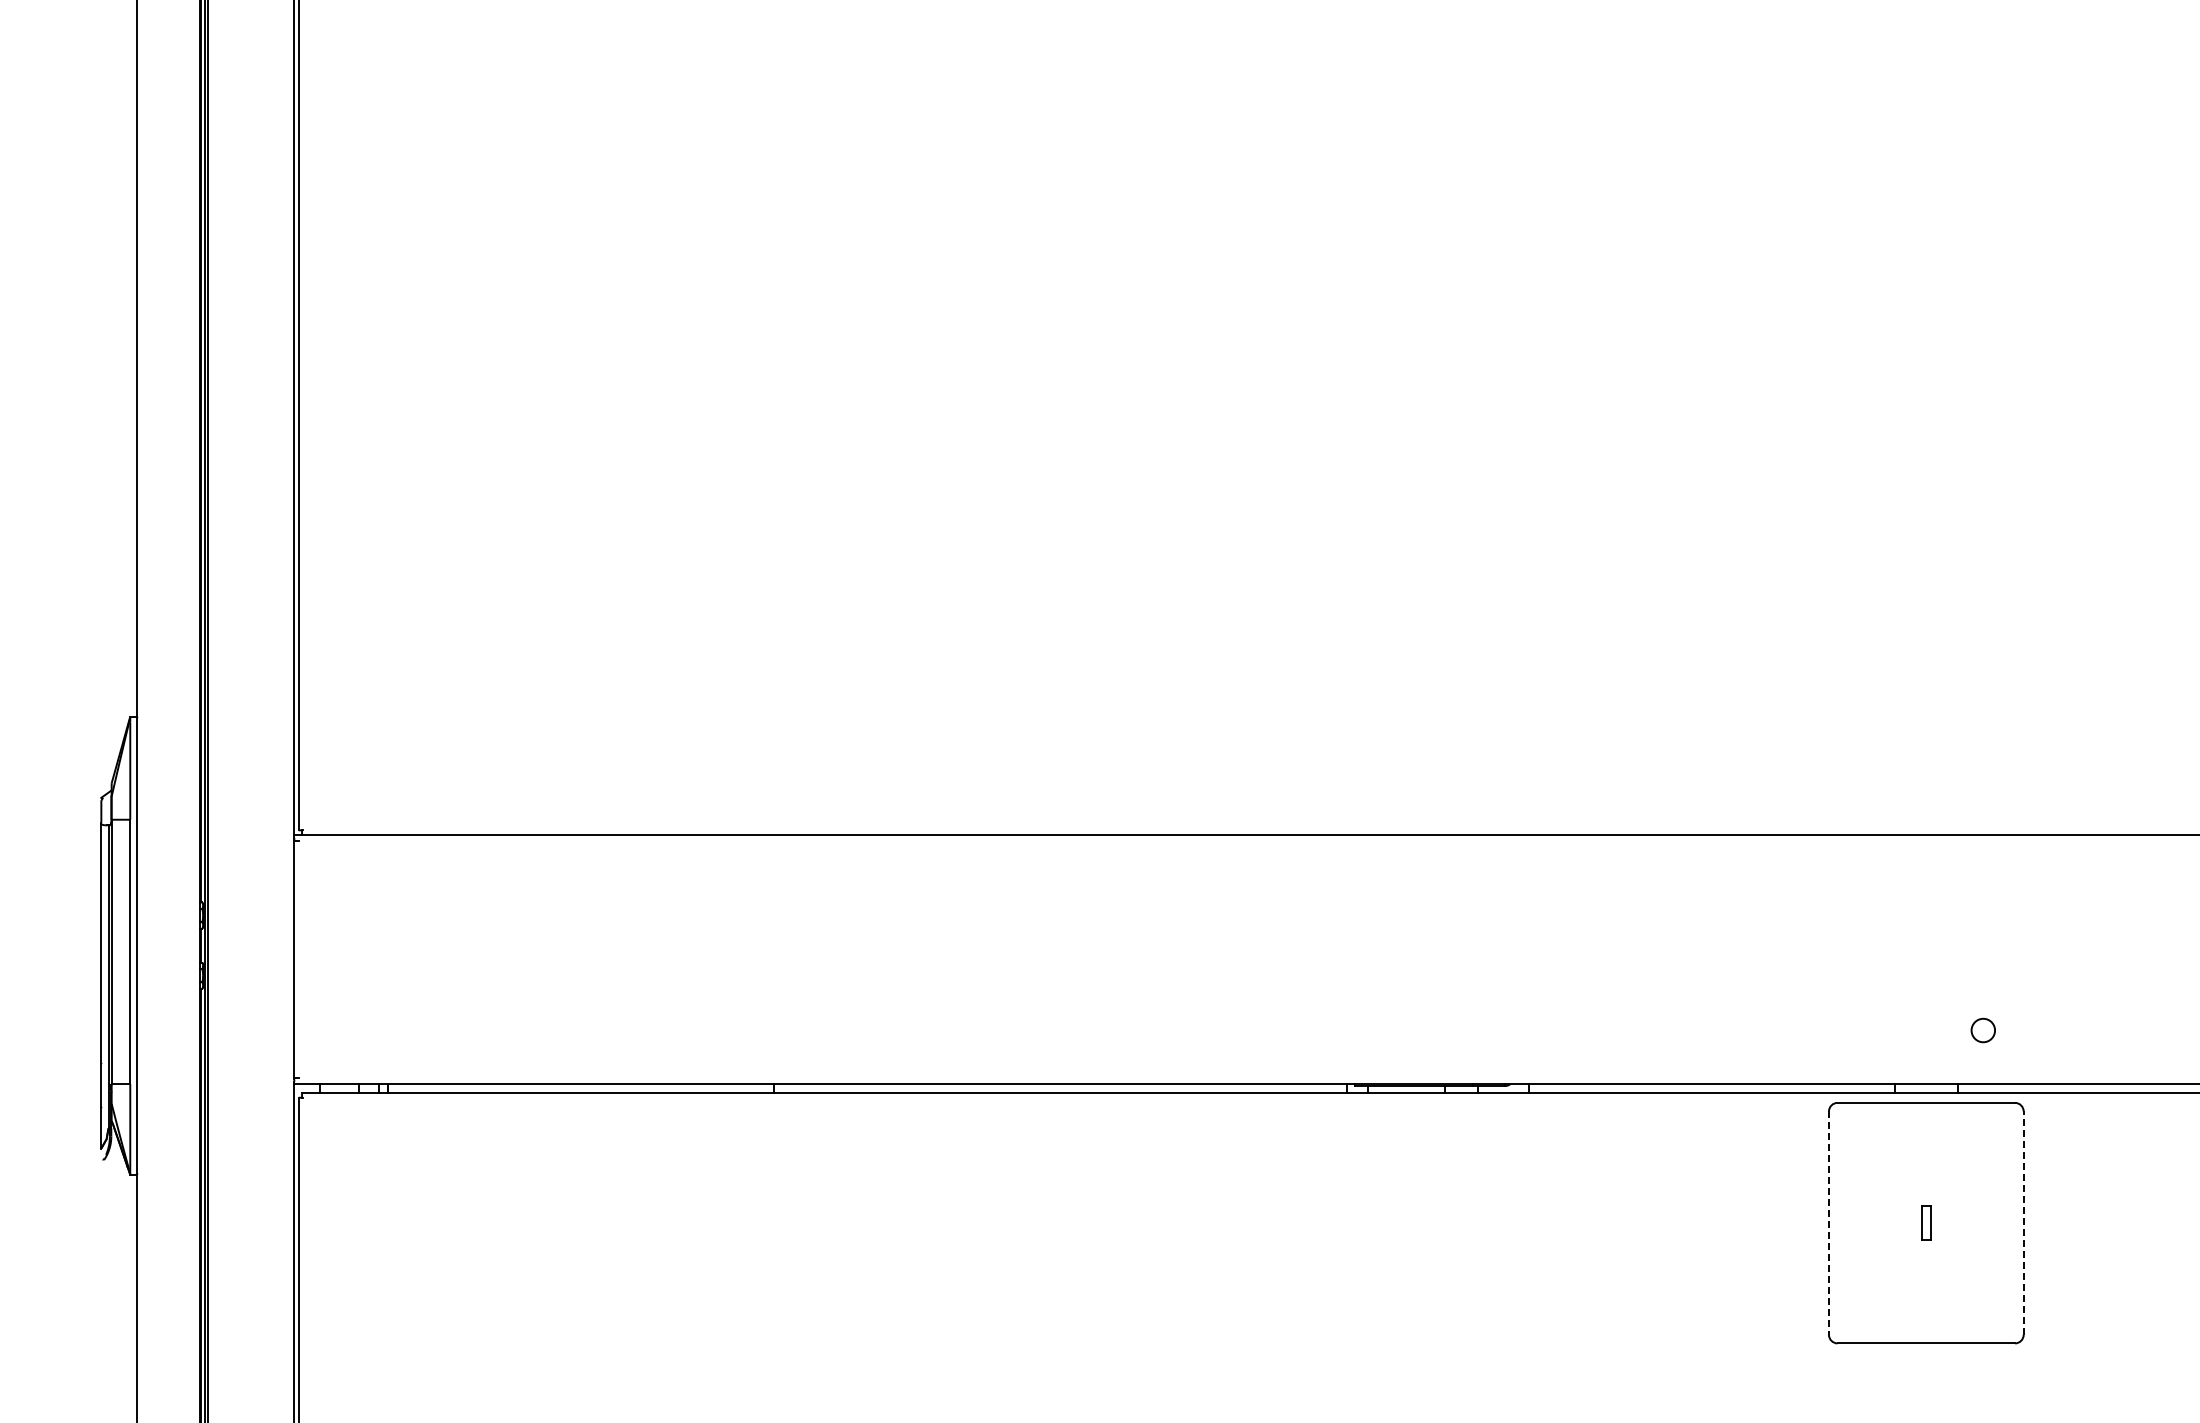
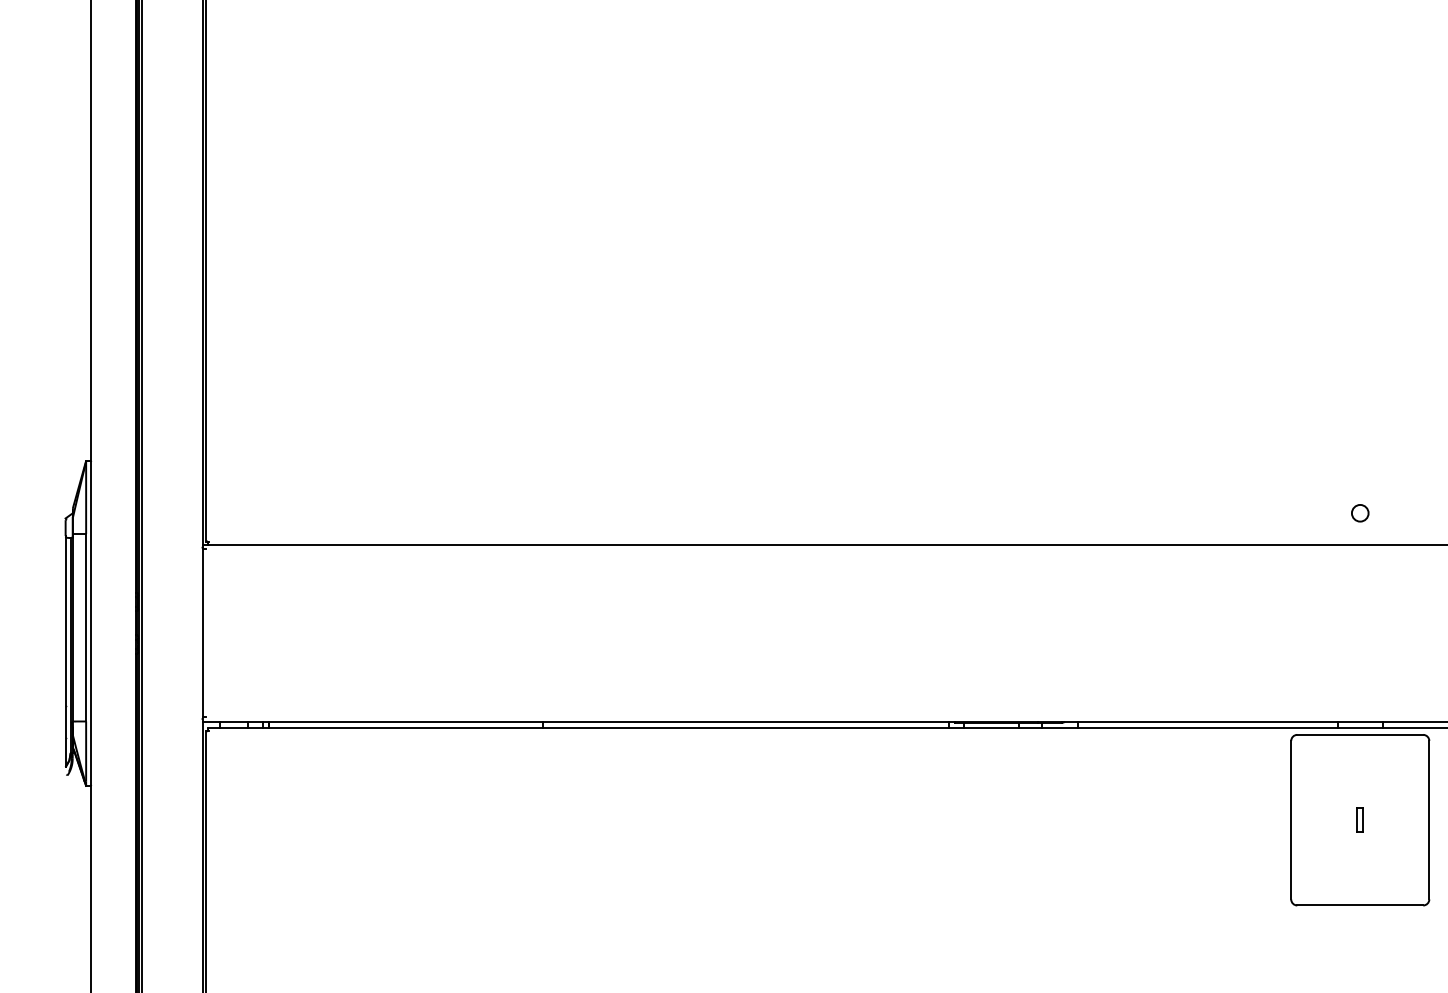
circle: (1982, 1030) -> (1359, 513), moved
line: (1828, 1223) -> (1290, 820), dashed -> solid
line: (2023, 1223) -> (1429, 820), dashed -> solid

